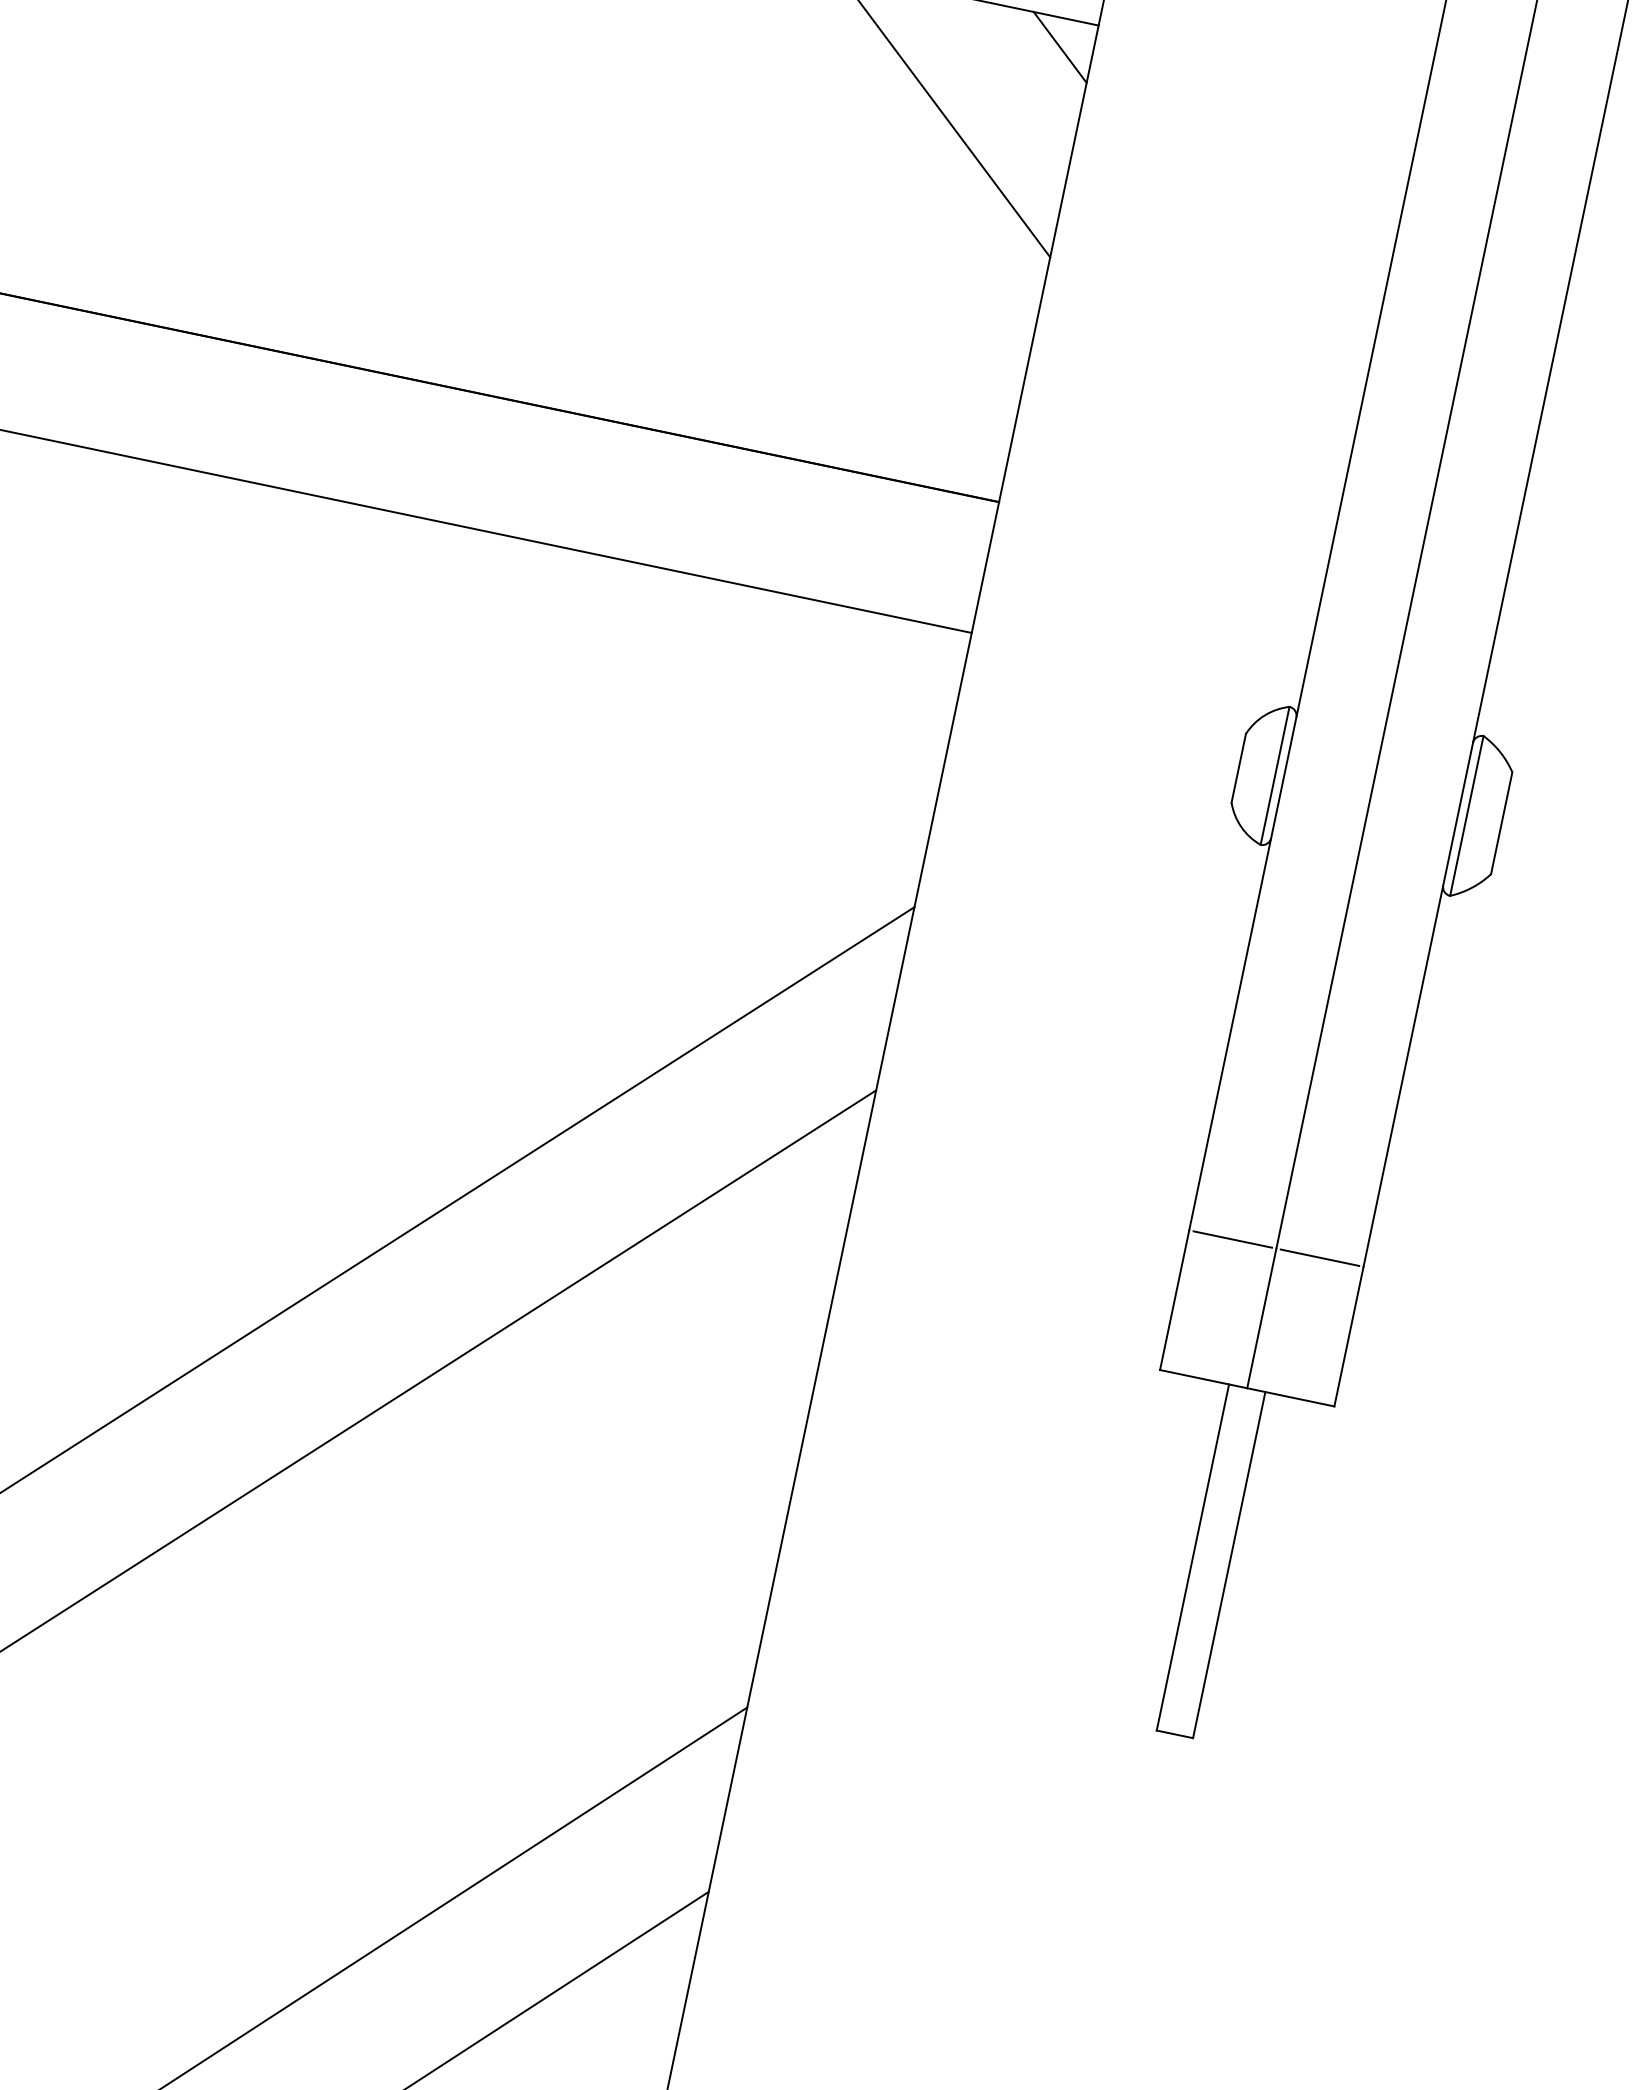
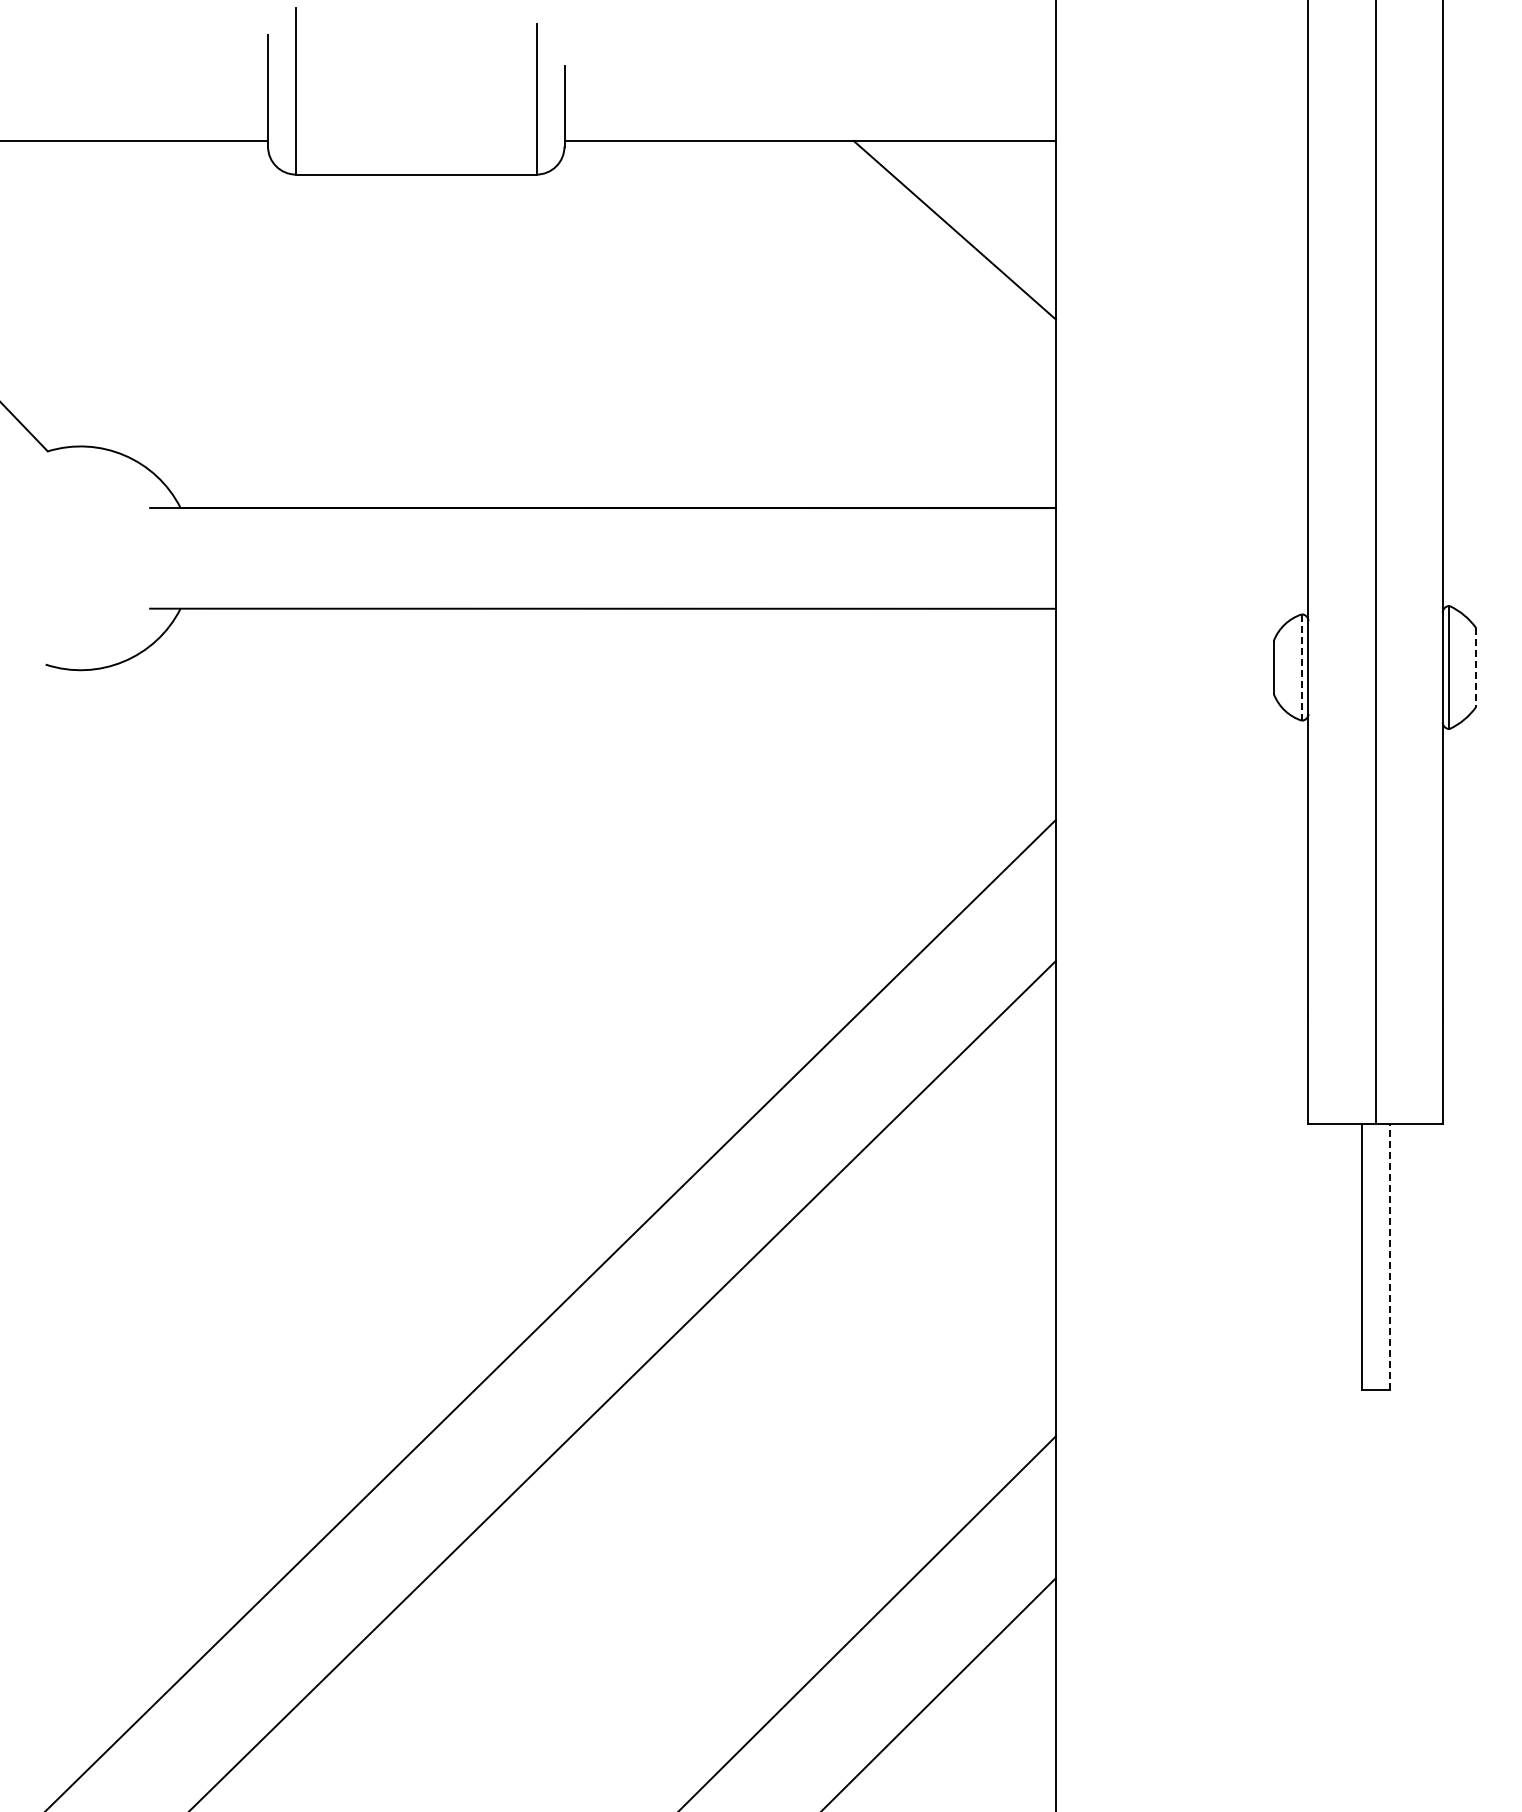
line: (1059, 47) -> (1030, 163), removed
line: (1274, 775) -> (1301, 667), solid -> dashed
line: (1501, 824) -> (1476, 668), solid -> dashed
line: (1232, 1239) -> (1341, 1016), removed
line: (1319, 1258) -> (1408, 1016), removed
line: (1229, 1564) -> (1389, 1256), solid -> dashed

